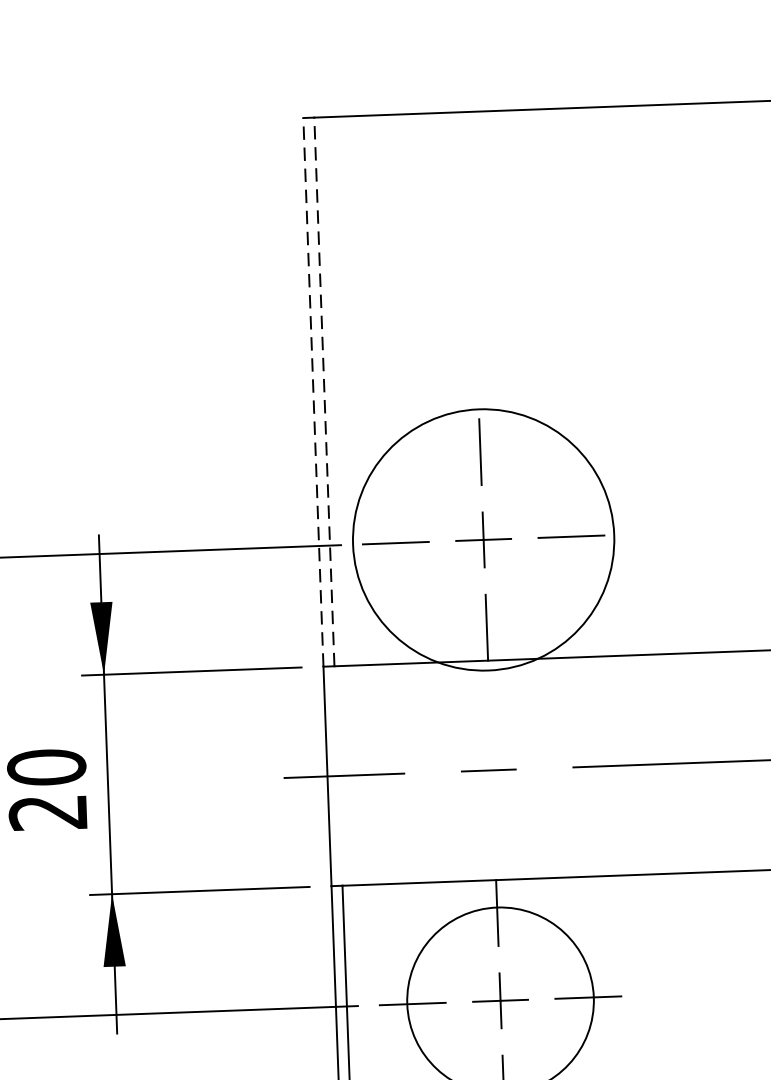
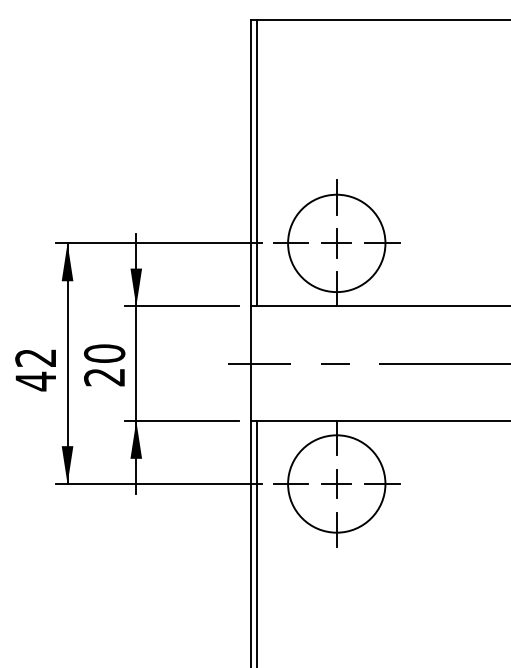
line: (312, 390) -> (250, 162), dashed -> solid
line: (324, 390) -> (256, 162), dashed -> solid
circle: (483, 540) -> (336, 243), size x0.71

